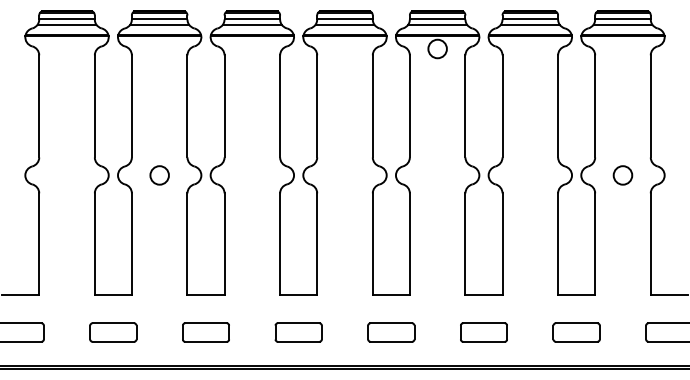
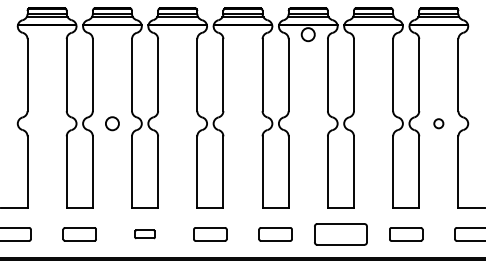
circle: (622, 175) -> (438, 123), size x0.7
part: (205, 332) -> (144, 234), size x0.6
part: (483, 332) -> (340, 234), size x1.6

